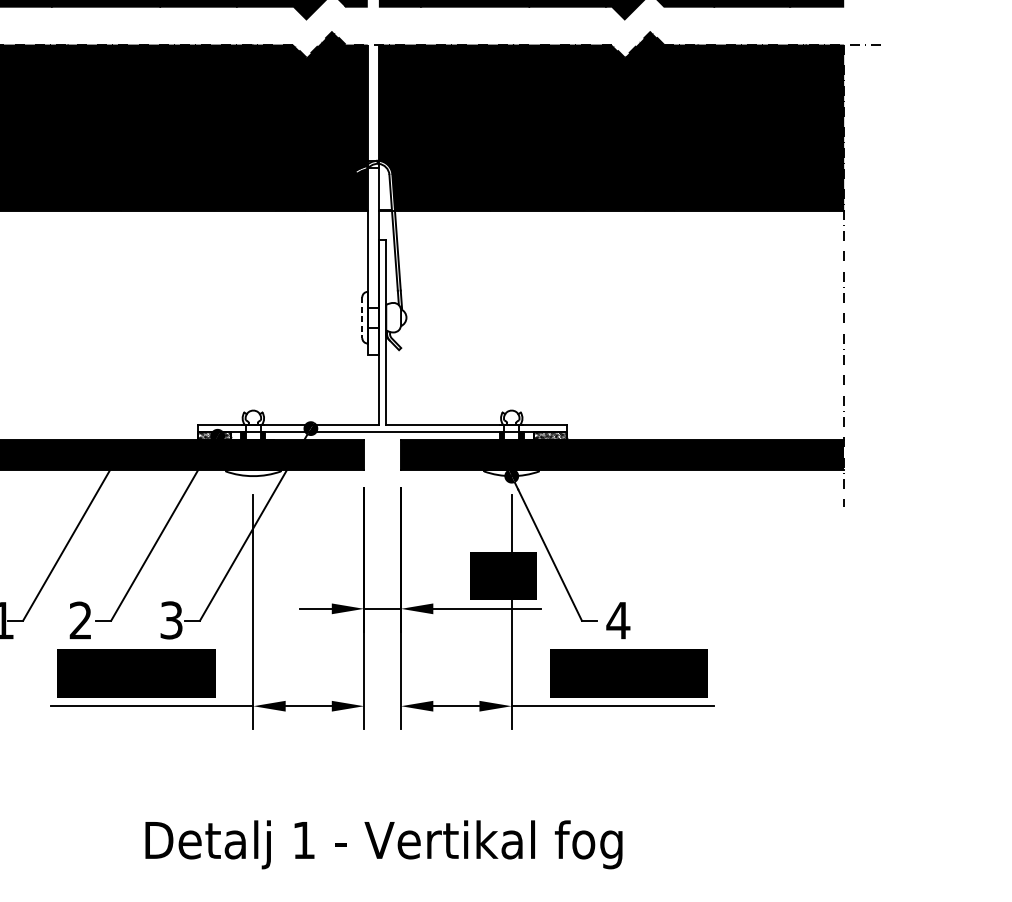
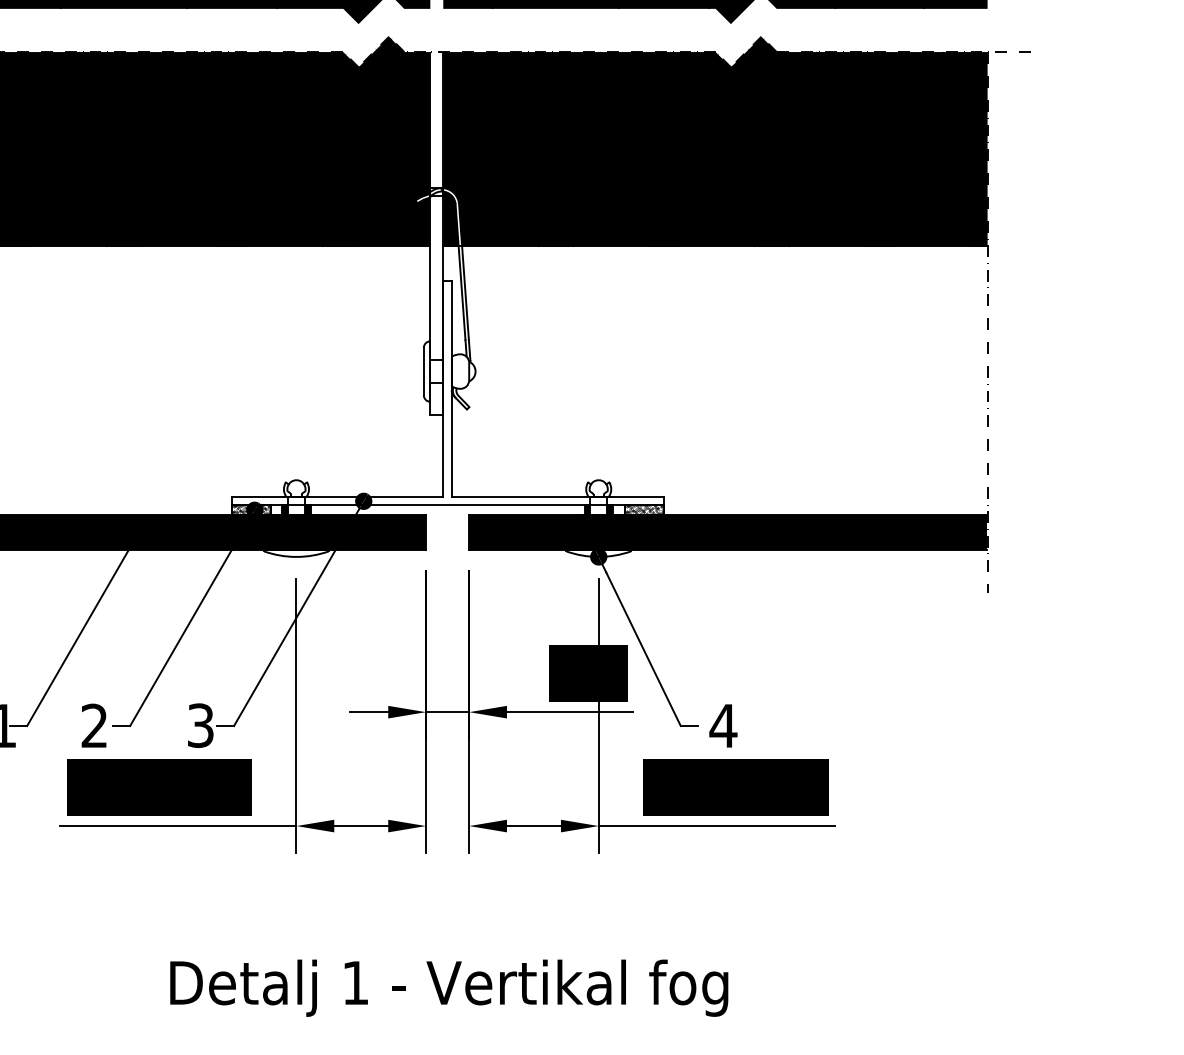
fill: (385, 186) -> (450, 218), added
line: (361, 317) -> (423, 371), dashed -> solid

